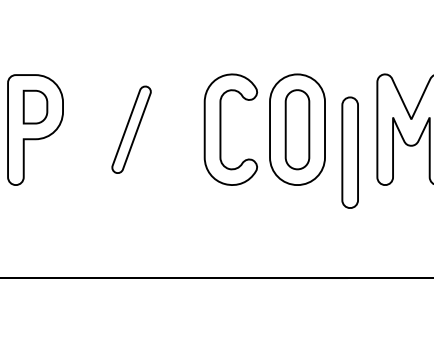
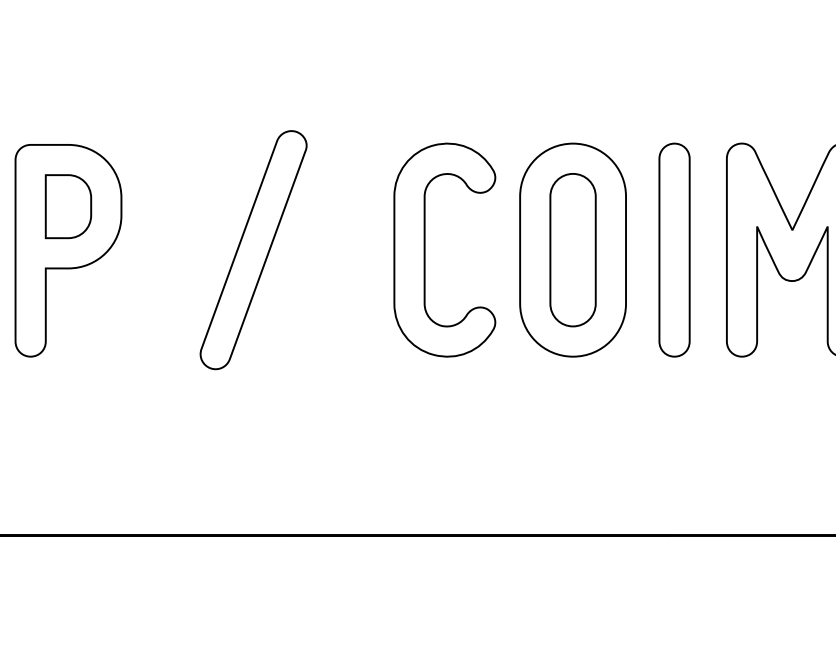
part: (131, 129) -> (253, 249), size x1.43
part: (349, 152) -> (673, 249), moved

